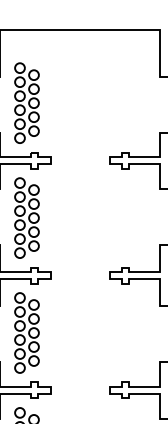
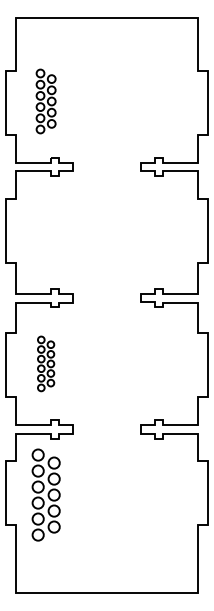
part: (26, 103) -> (45, 101), size x0.7
part: (26, 217) -> (45, 232), removed
part: (26, 332) -> (45, 363), size x0.6

